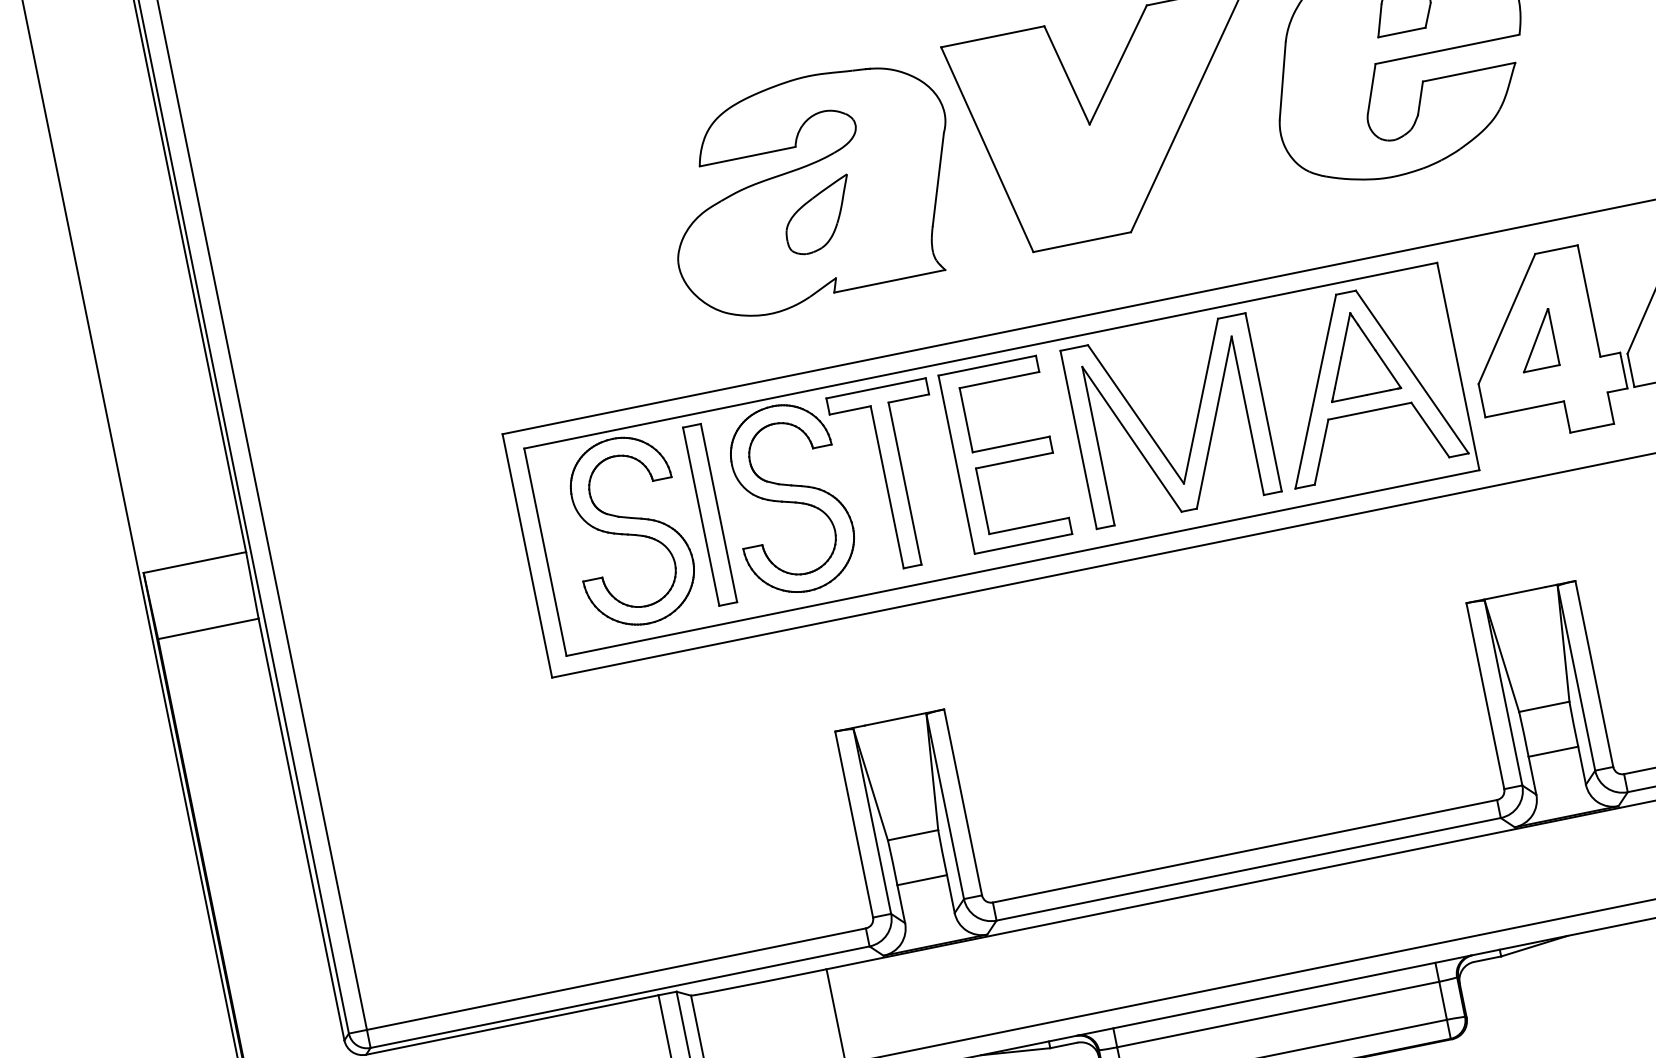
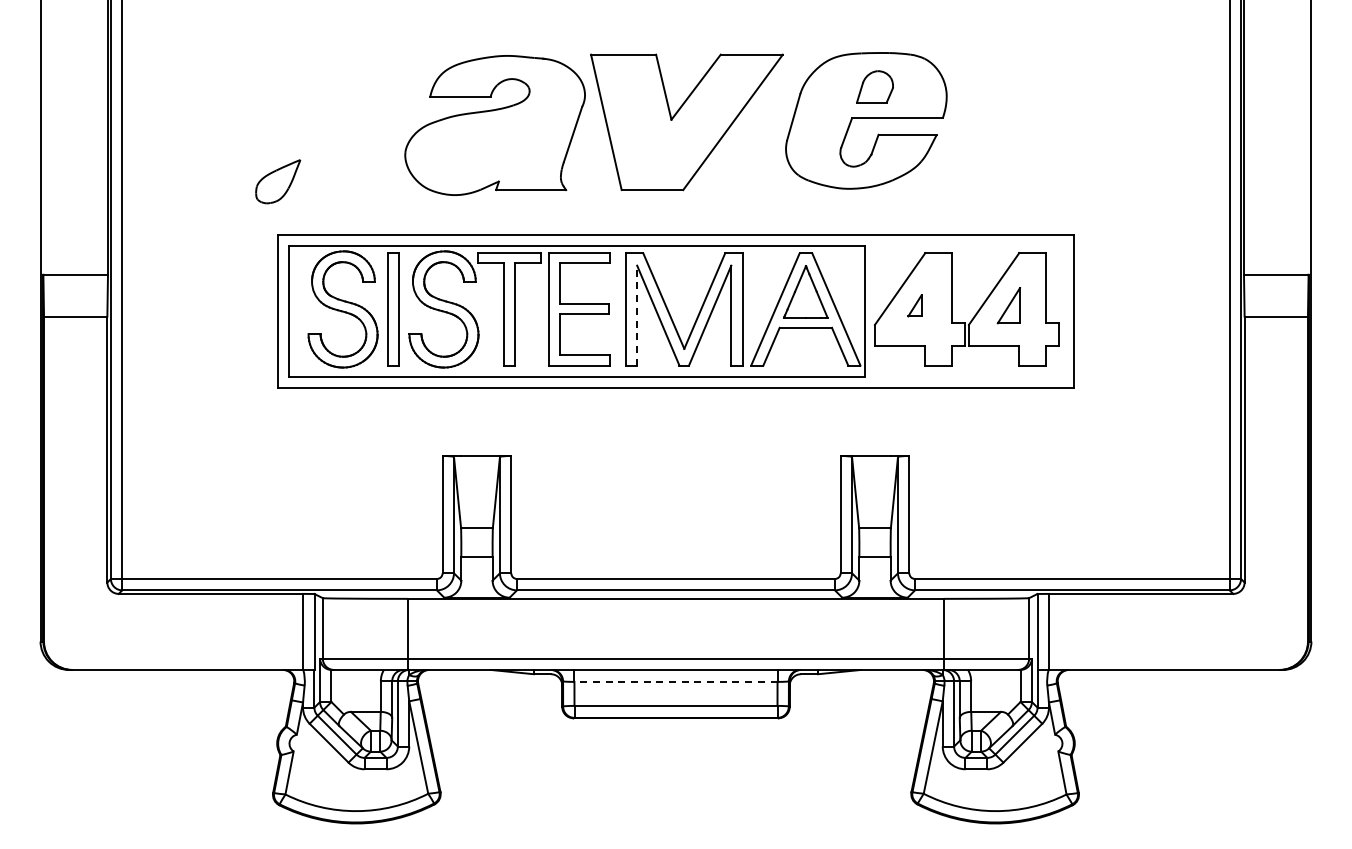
part: (819, 215) -> (278, 181), moved
part: (1534, 340) -> (914, 305), size x0.6
line: (1098, 445) -> (637, 315), solid -> dashed
line: (1278, 1013) -> (676, 681), solid -> dashed

